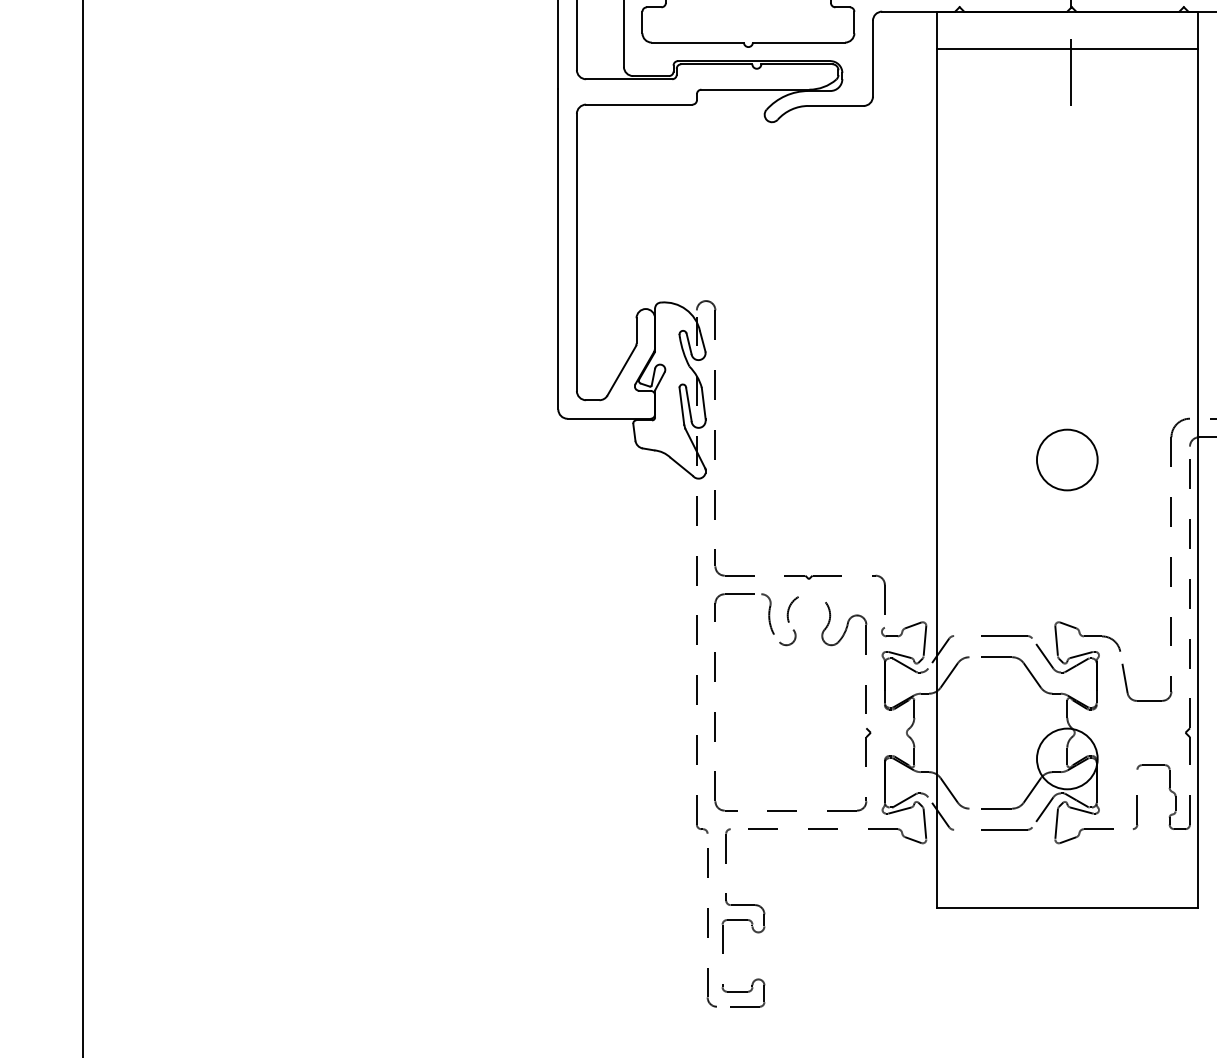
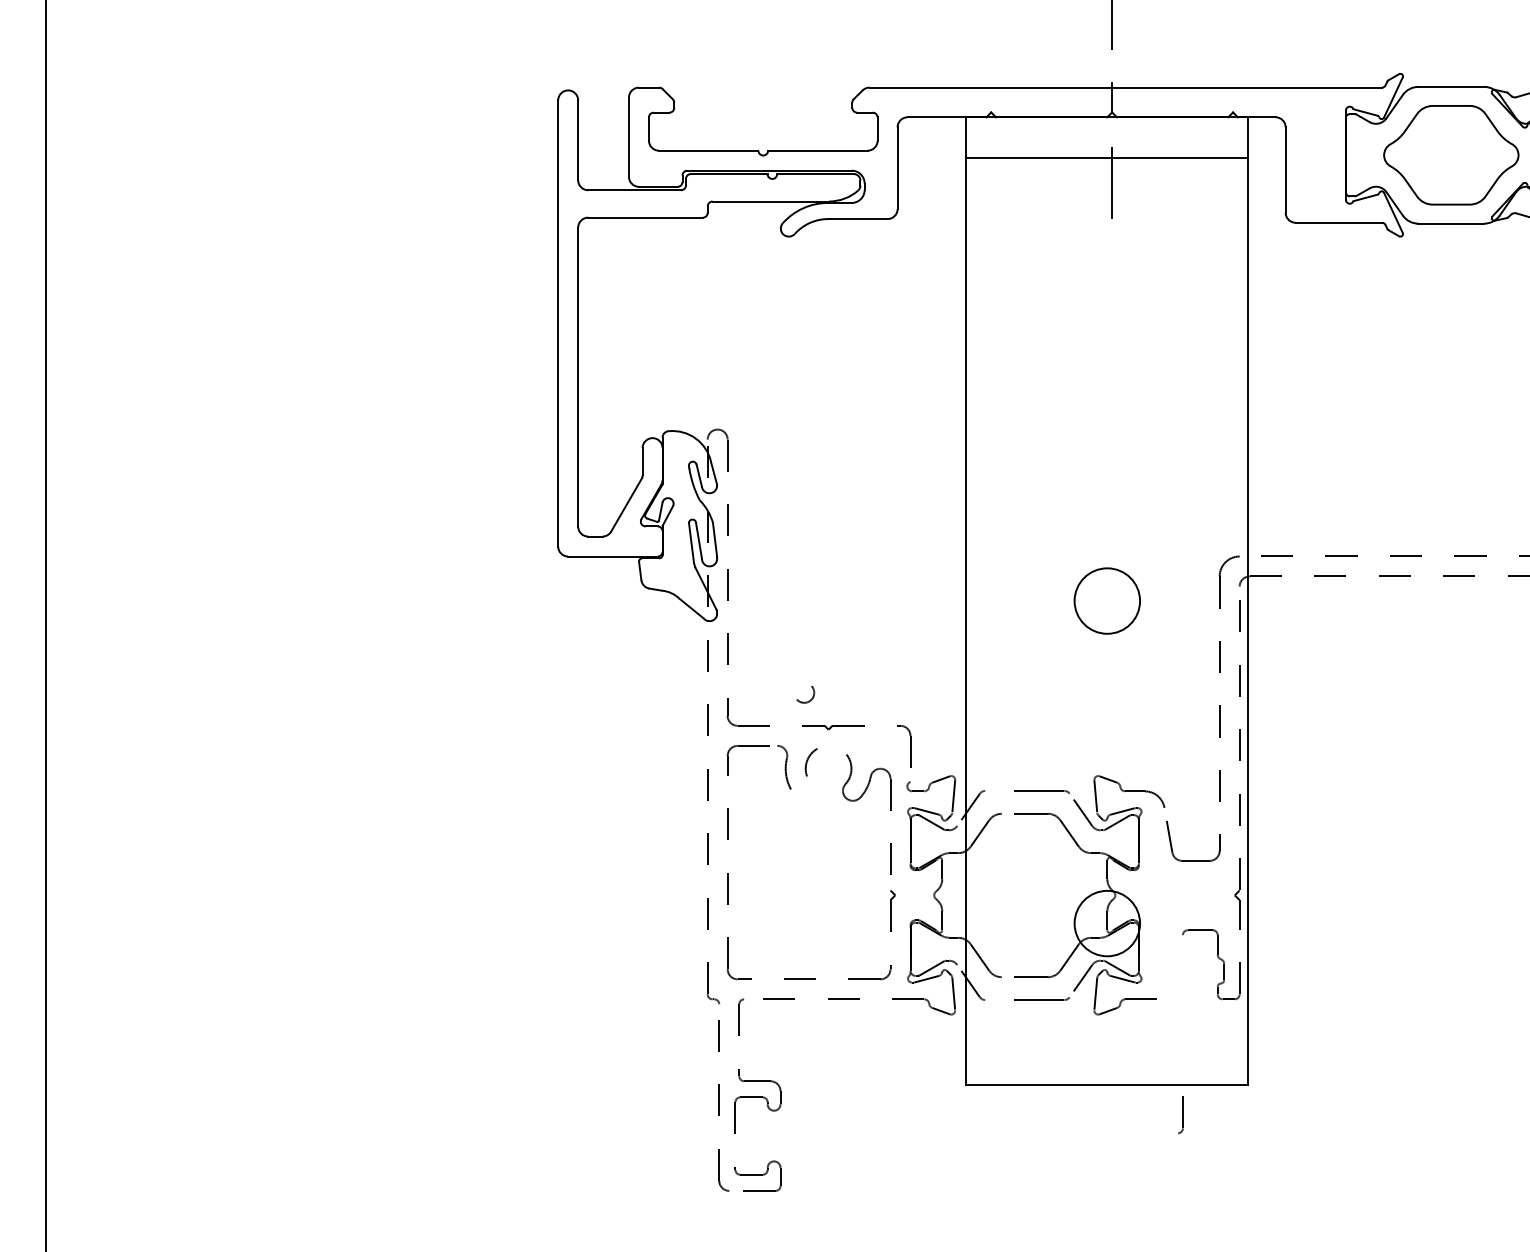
arc: (790, 643) -> (808, 700), moved
part: (1135, 812) -> (1180, 1115), moved

